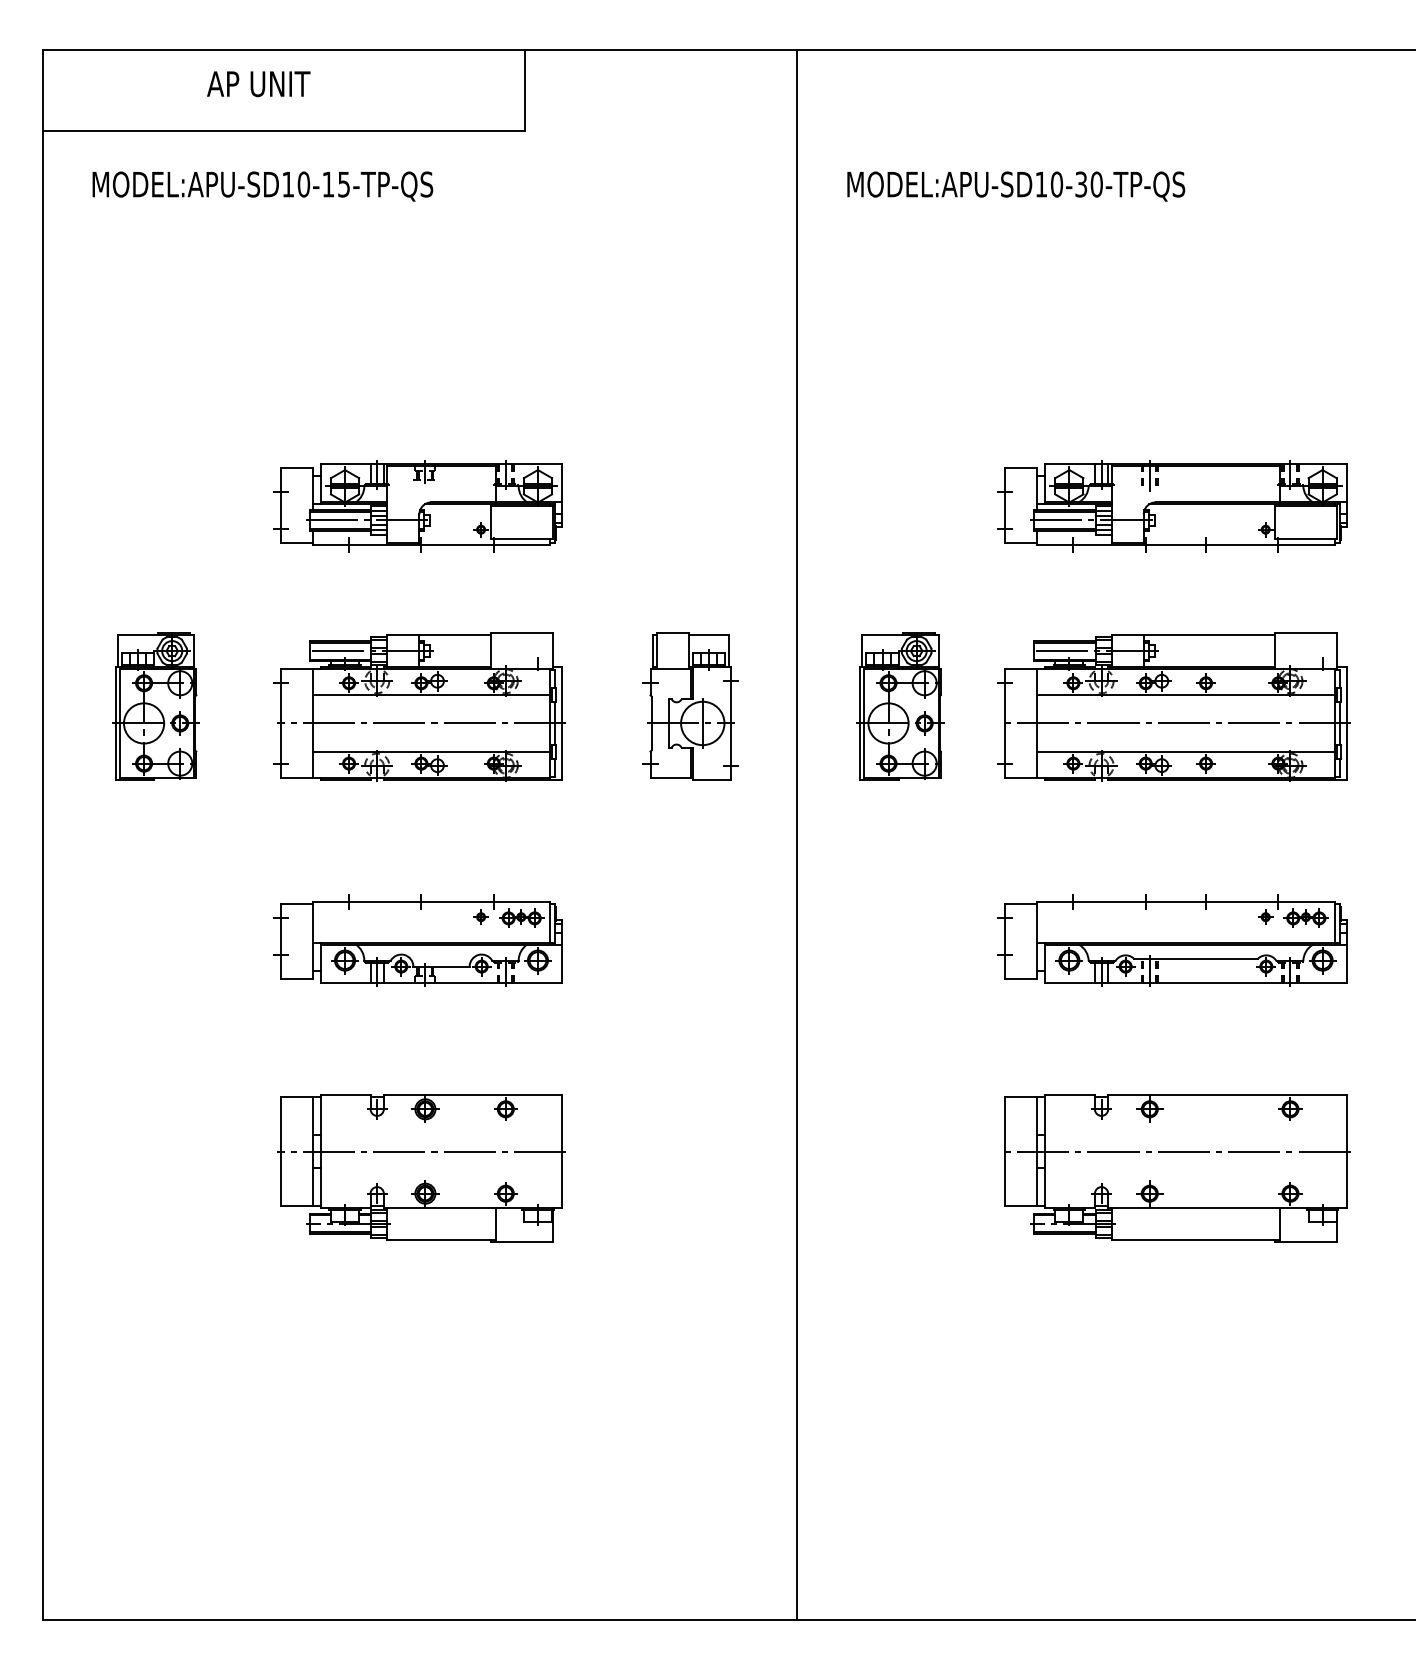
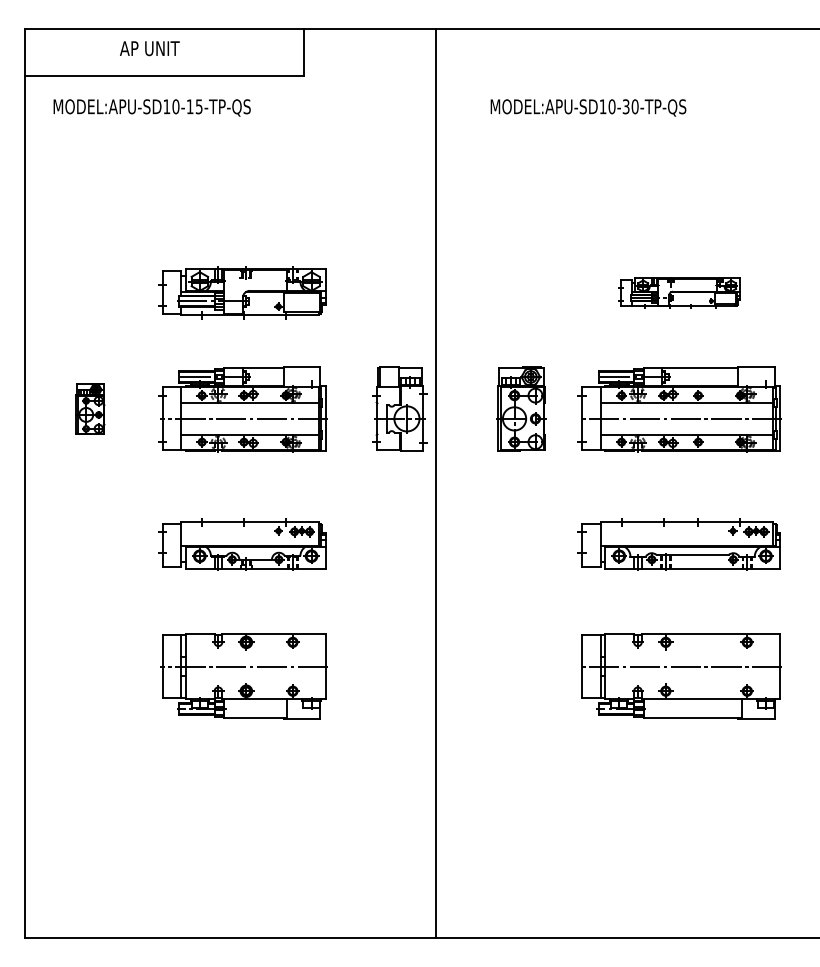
part: (1171, 505) -> (678, 292), size x0.6
part: (156, 705) -> (90, 408), size x0.6
line: (796, 835) -> (435, 483), moved

